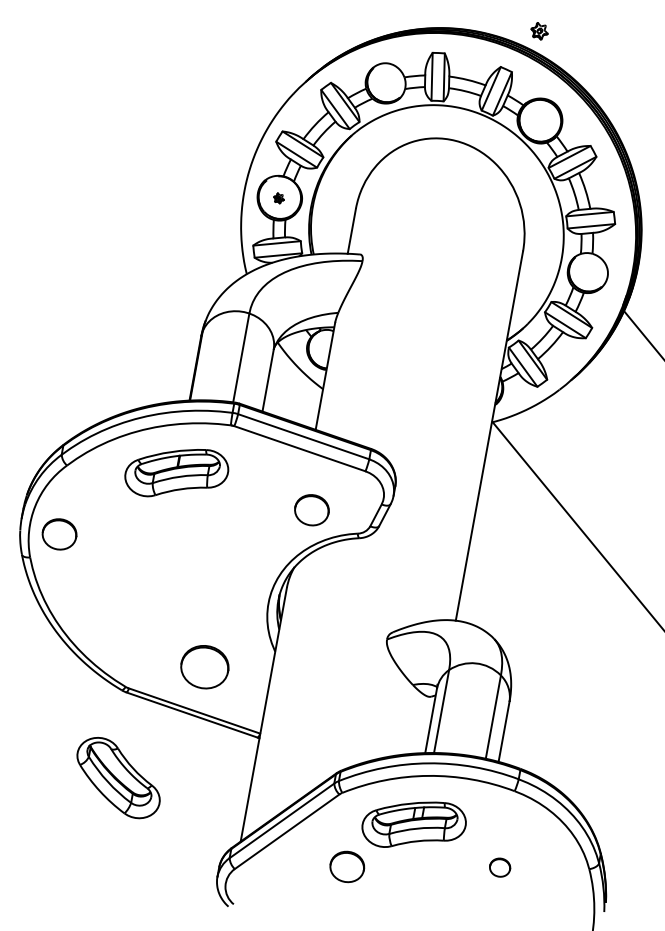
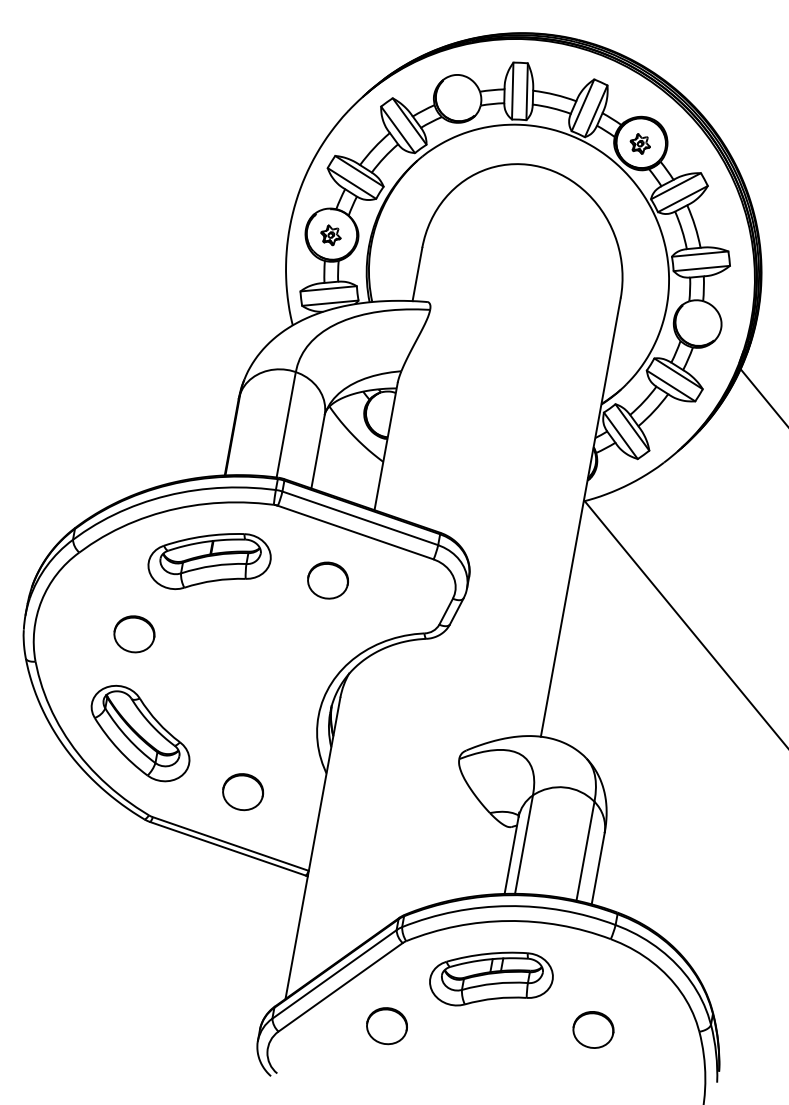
part: (538, 30) -> (639, 143), moved
part: (278, 198) -> (330, 235), size x1.67
part: (311, 510) -> (327, 580), moved
part: (59, 534) -> (134, 634), moved
part: (205, 667) -> (243, 792), size x0.71
part: (118, 777) -> (140, 733), moved
part: (346, 867) -> (386, 1026), moved
part: (500, 867) -> (593, 1029), size x1.67

